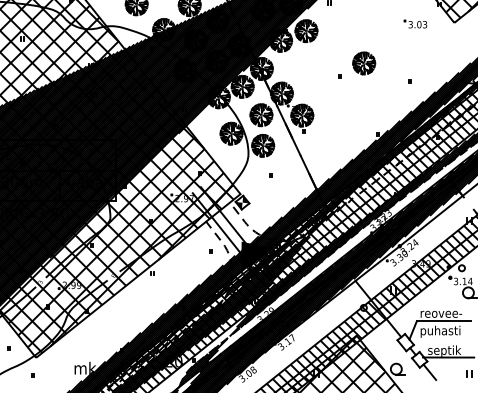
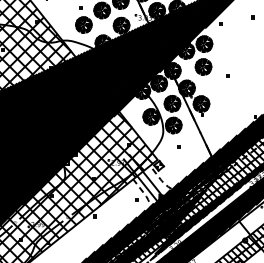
part: (364, 63) -> (203, 67), moved

